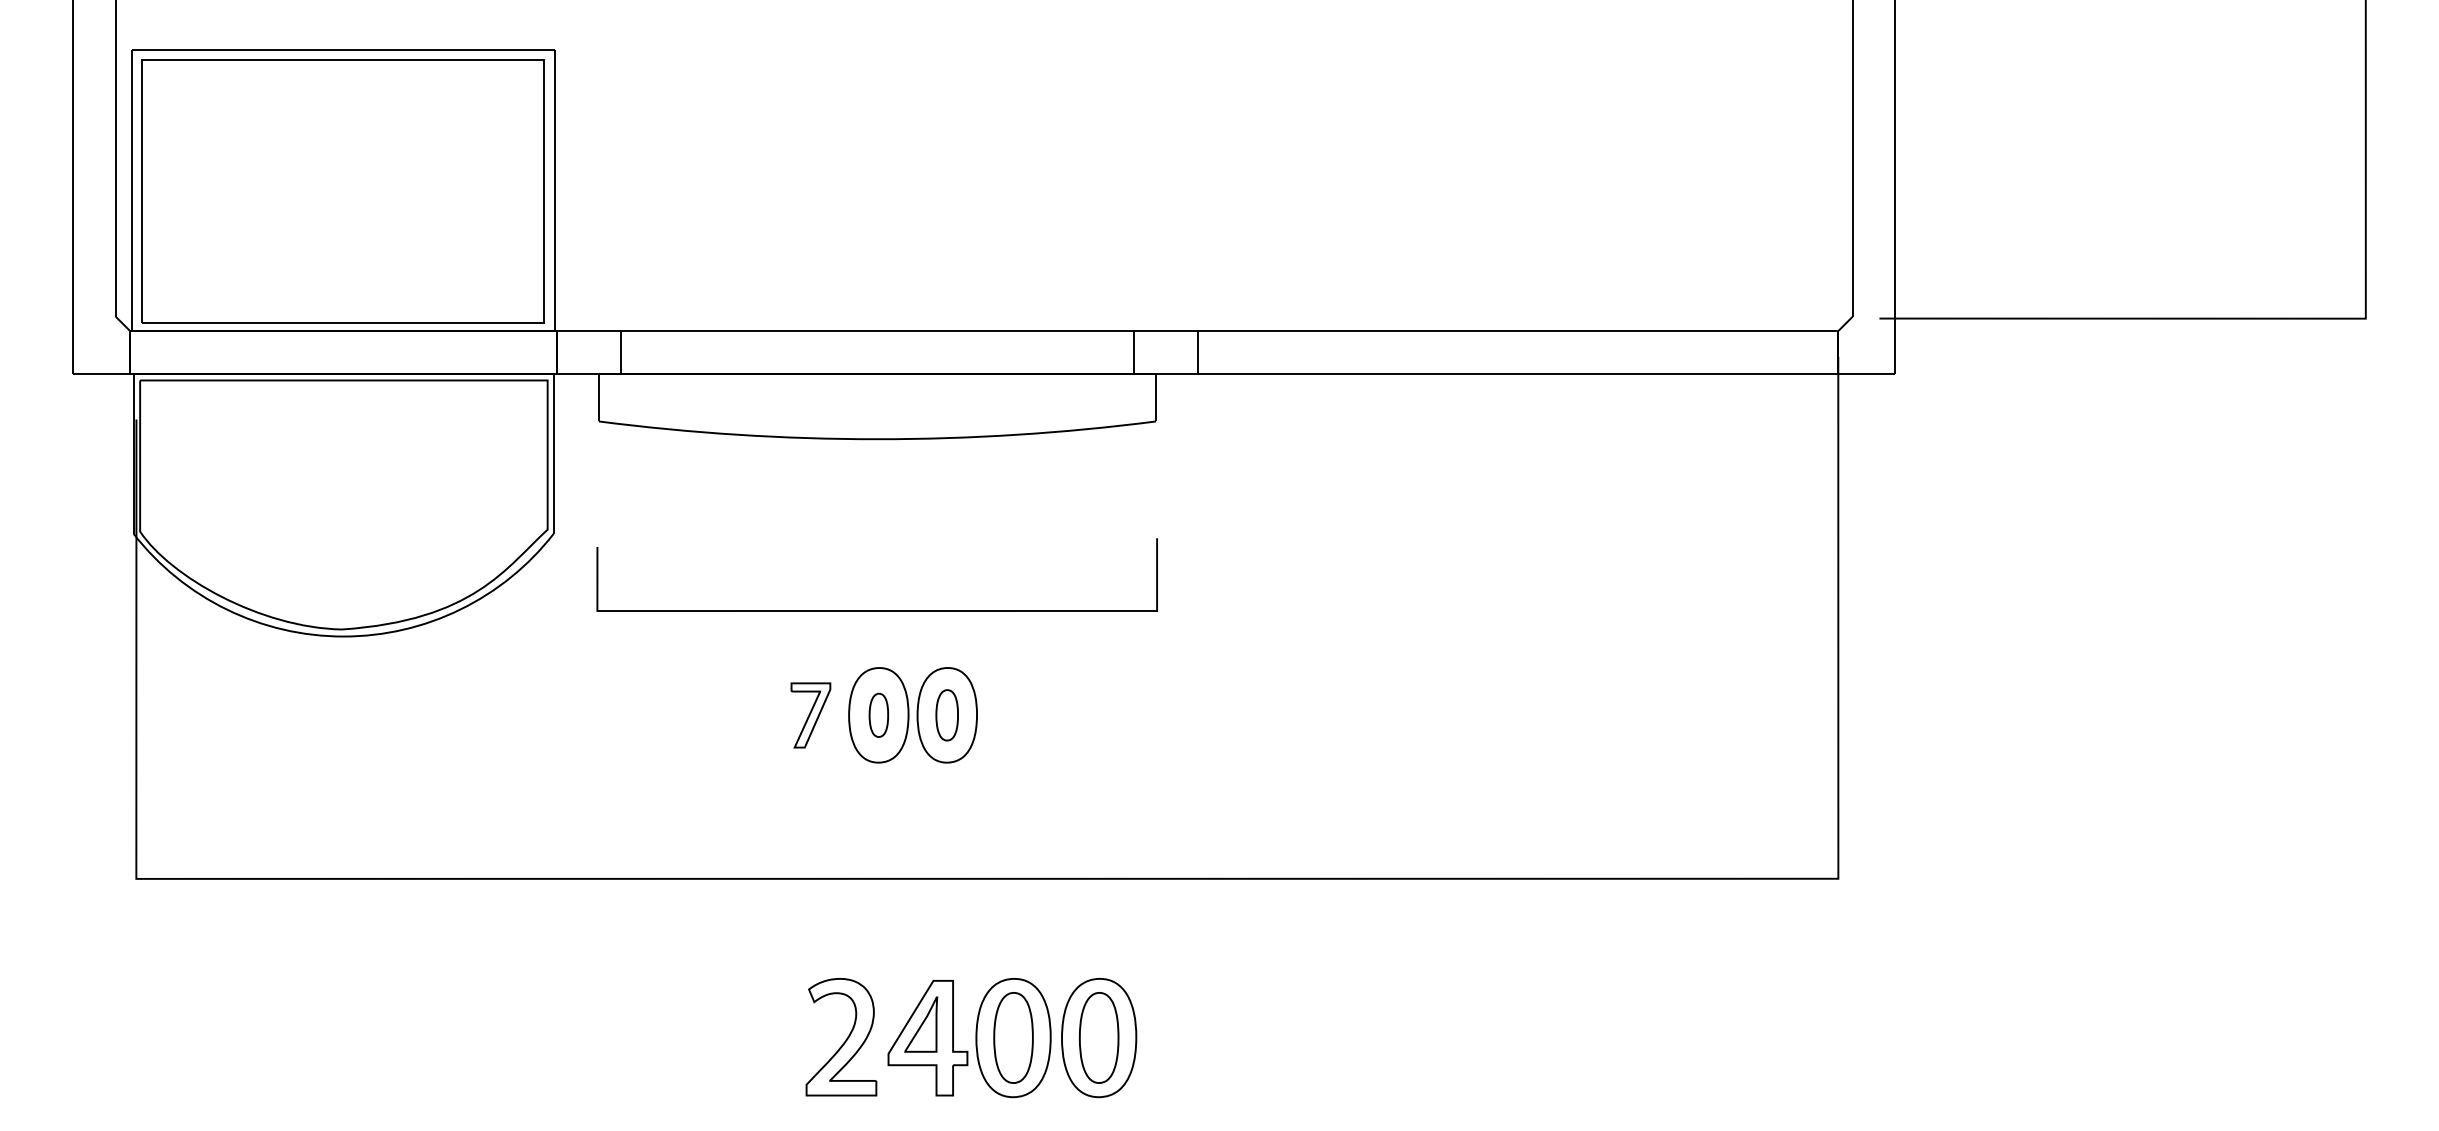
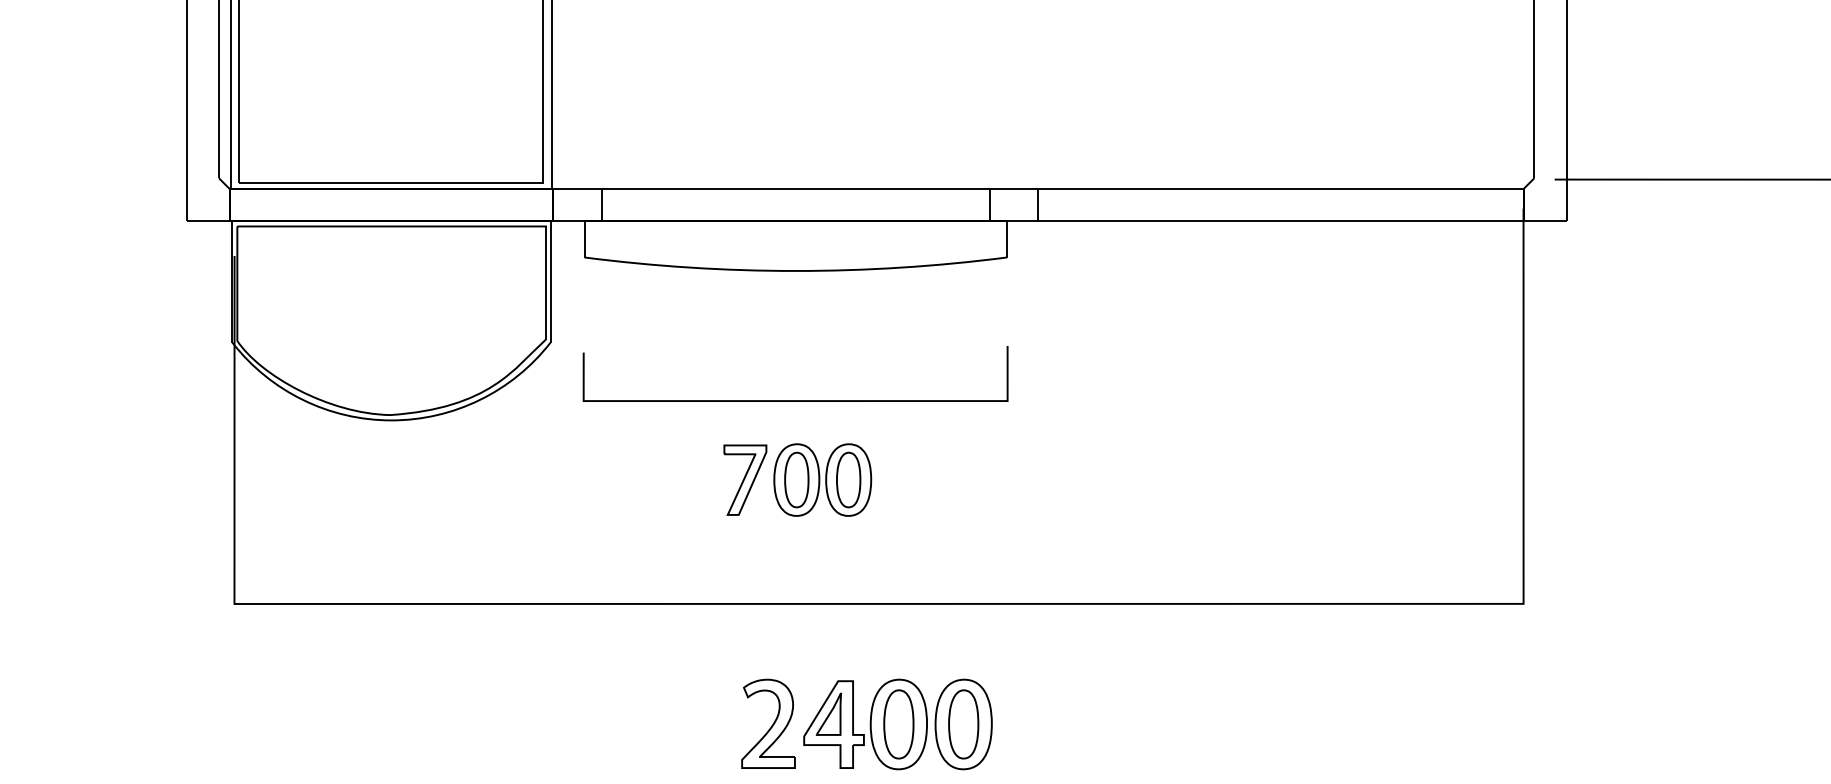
part: (810, 715) -> (745, 480), size x1.43
part: (878, 715) -> (796, 480), size x1.67
part: (946, 715) -> (848, 480), size x1.43

